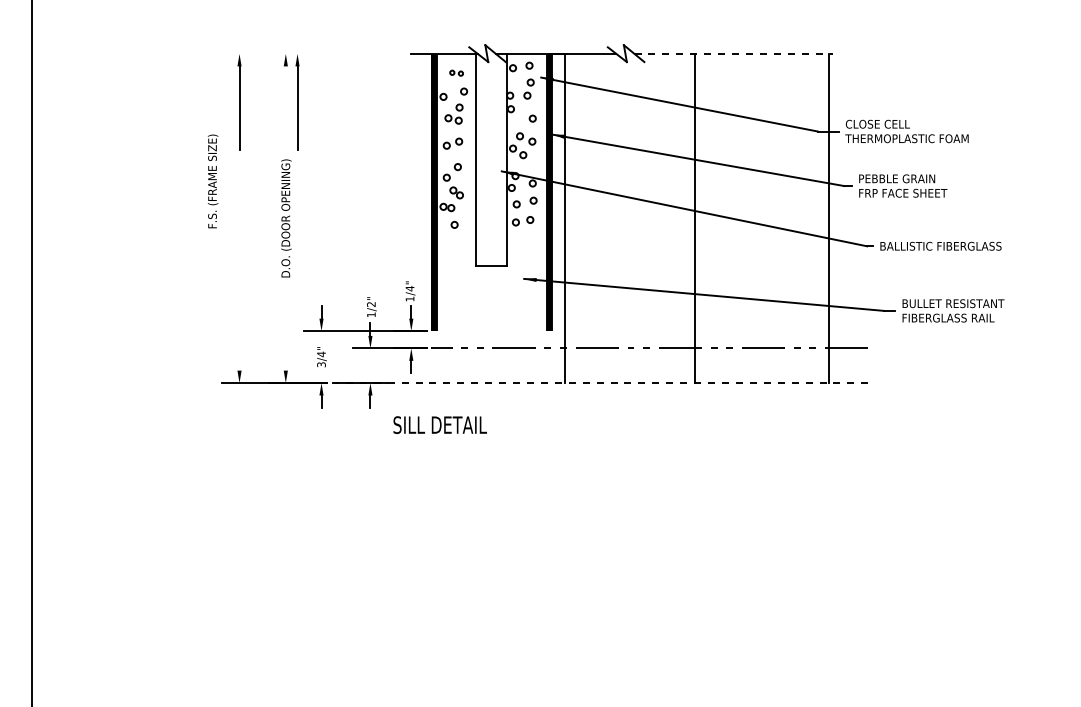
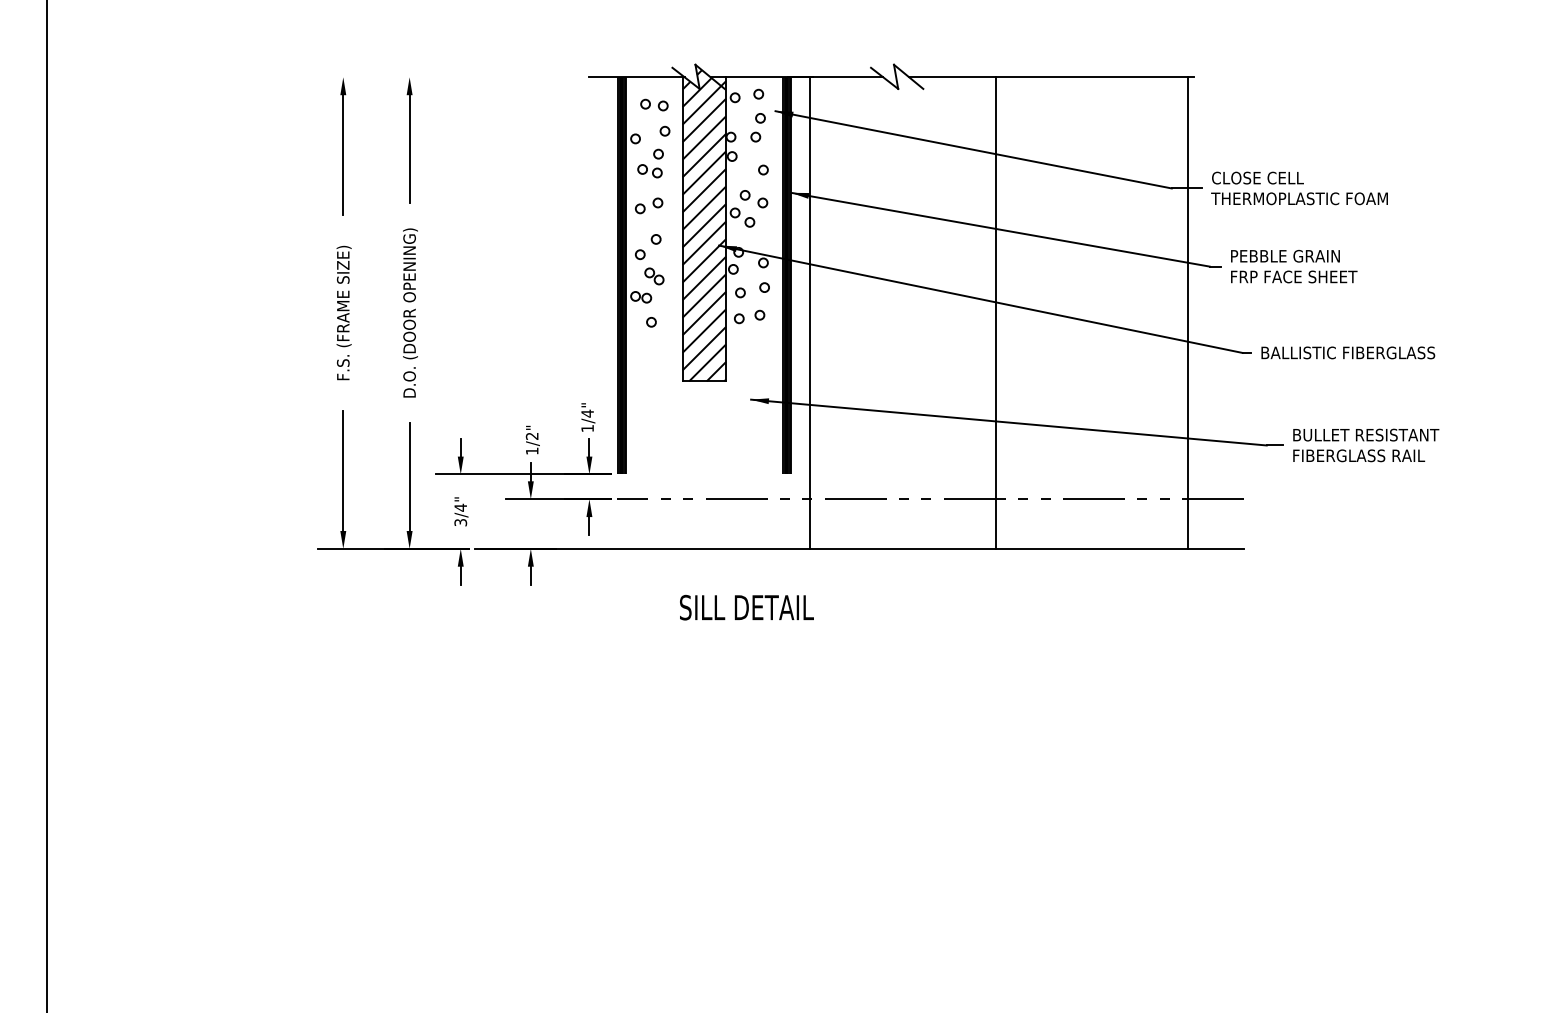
line: (734, 53) -> (1052, 76), dashed -> solid
part: (456, 72) -> (654, 103), size x1.43
part: (297, 102) -> (426, 146), removed
line: (285, 103) -> (409, 148), added
hatch: (491, 157) -> (704, 225), added
text: (212, 181) -> (343, 313), moved
line: (239, 328) -> (343, 470), added
line: (285, 332) -> (409, 476), added
line: (599, 383) -> (859, 549), dashed -> solid
text: (439, 424) -> (745, 606), moved

